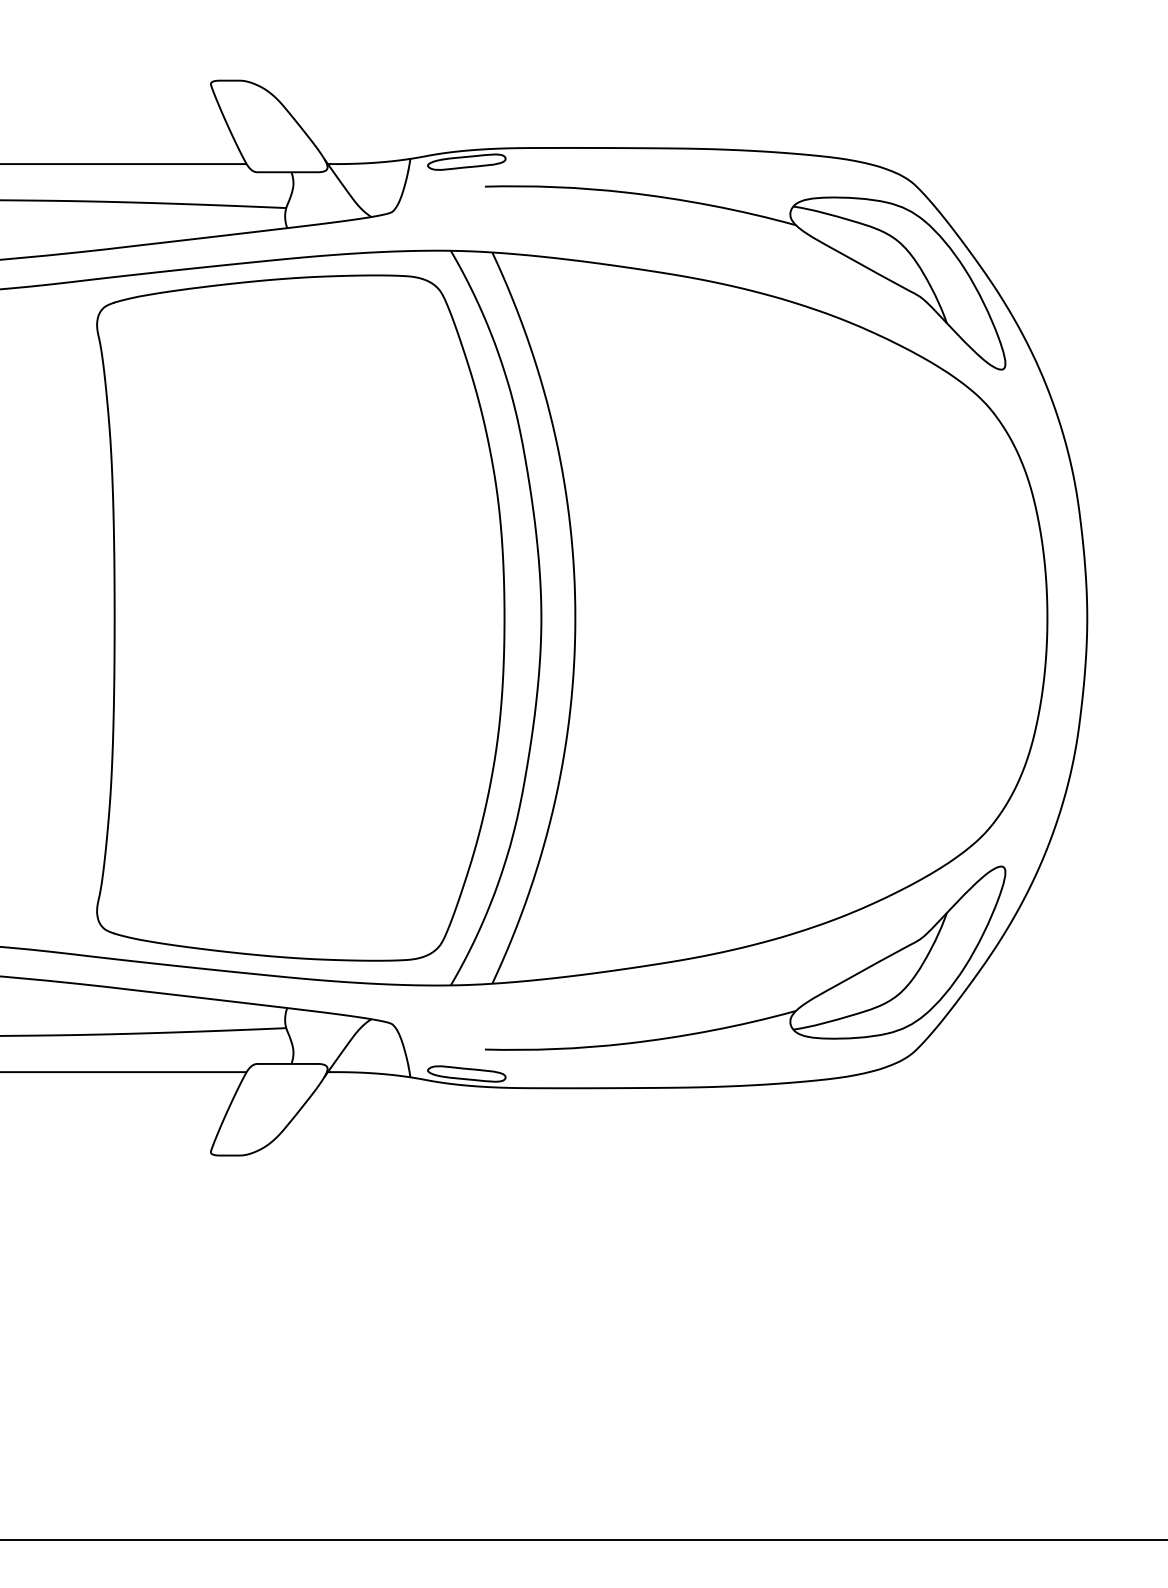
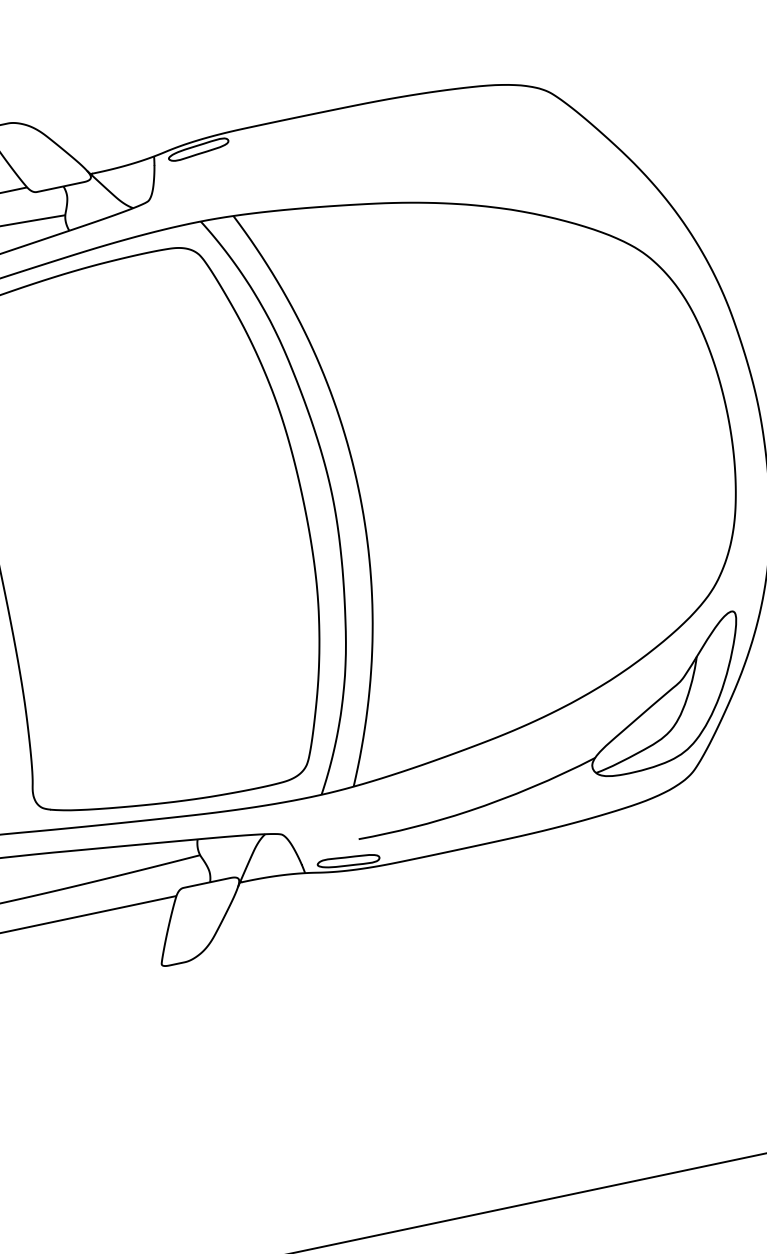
part: (756, 216) -> (433, 144), removed

